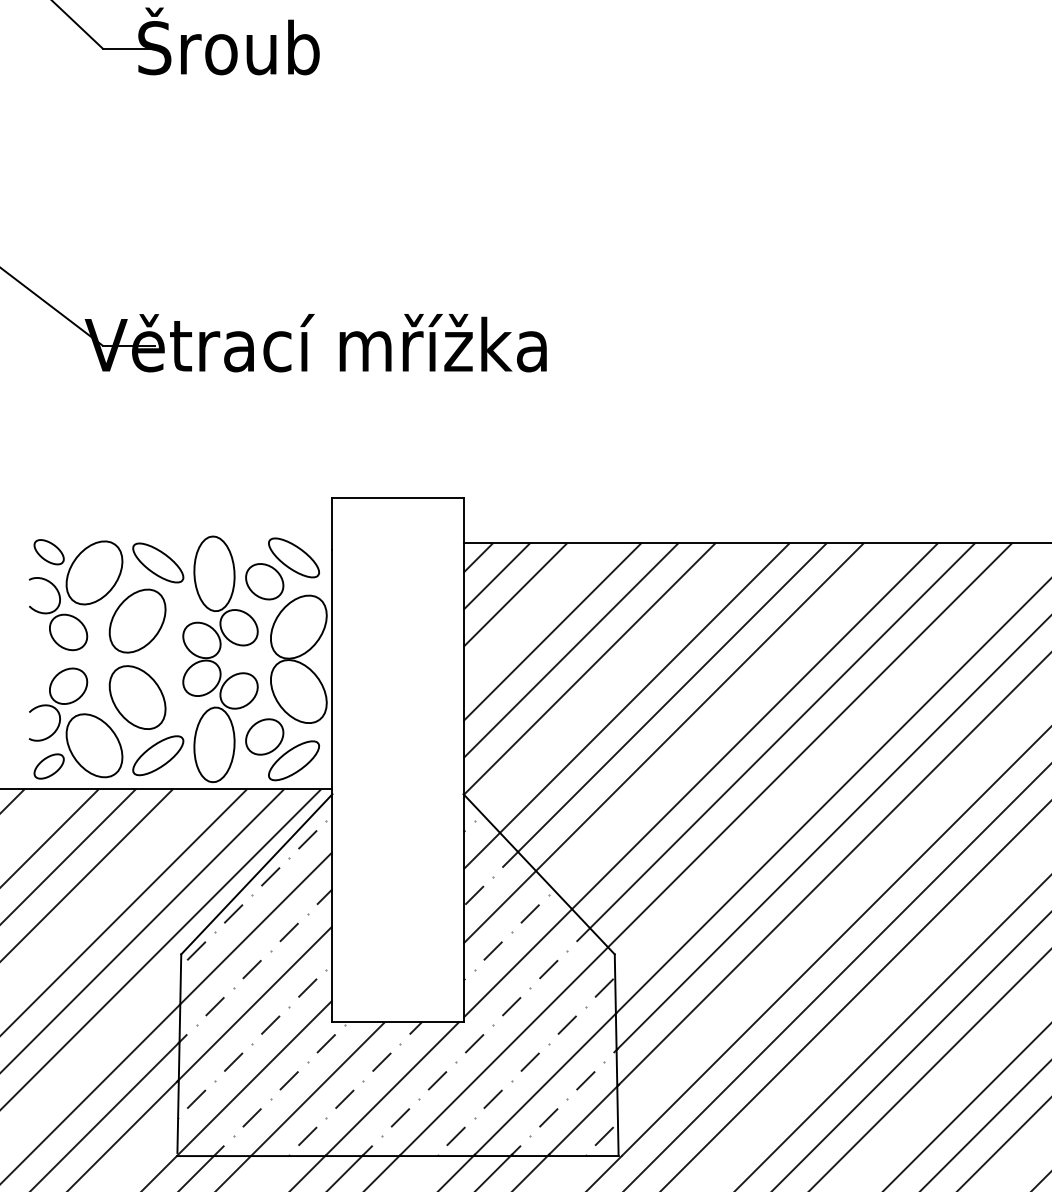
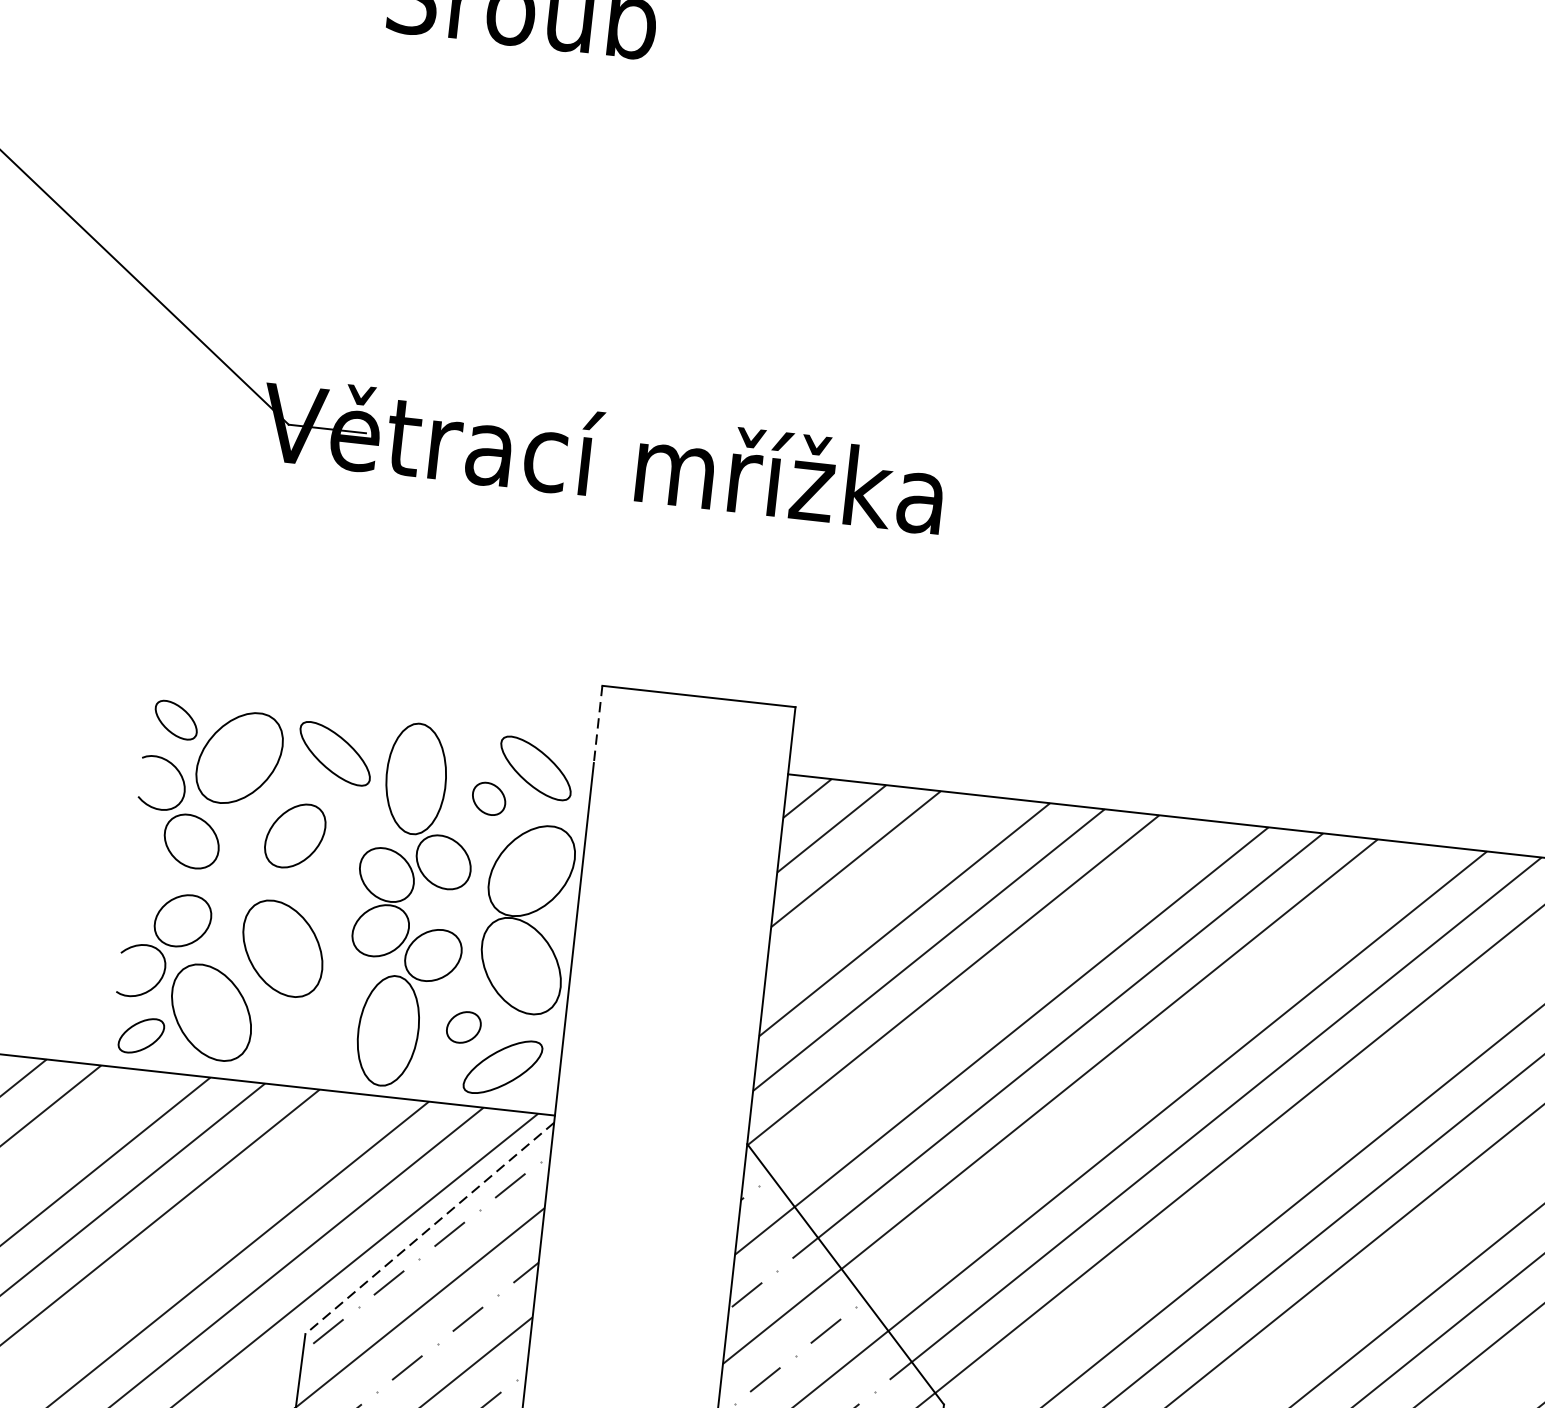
line: (332, 524) -> (598, 725), solid -> dashed
part: (264, 581) -> (488, 798), size x0.6
part: (137, 620) -> (295, 835), size x0.7
part: (264, 736) -> (463, 1026), size x0.6
part: (158, 755) -> (304, 1037), removed
line: (256, 874) -> (429, 1228), solid -> dashed

